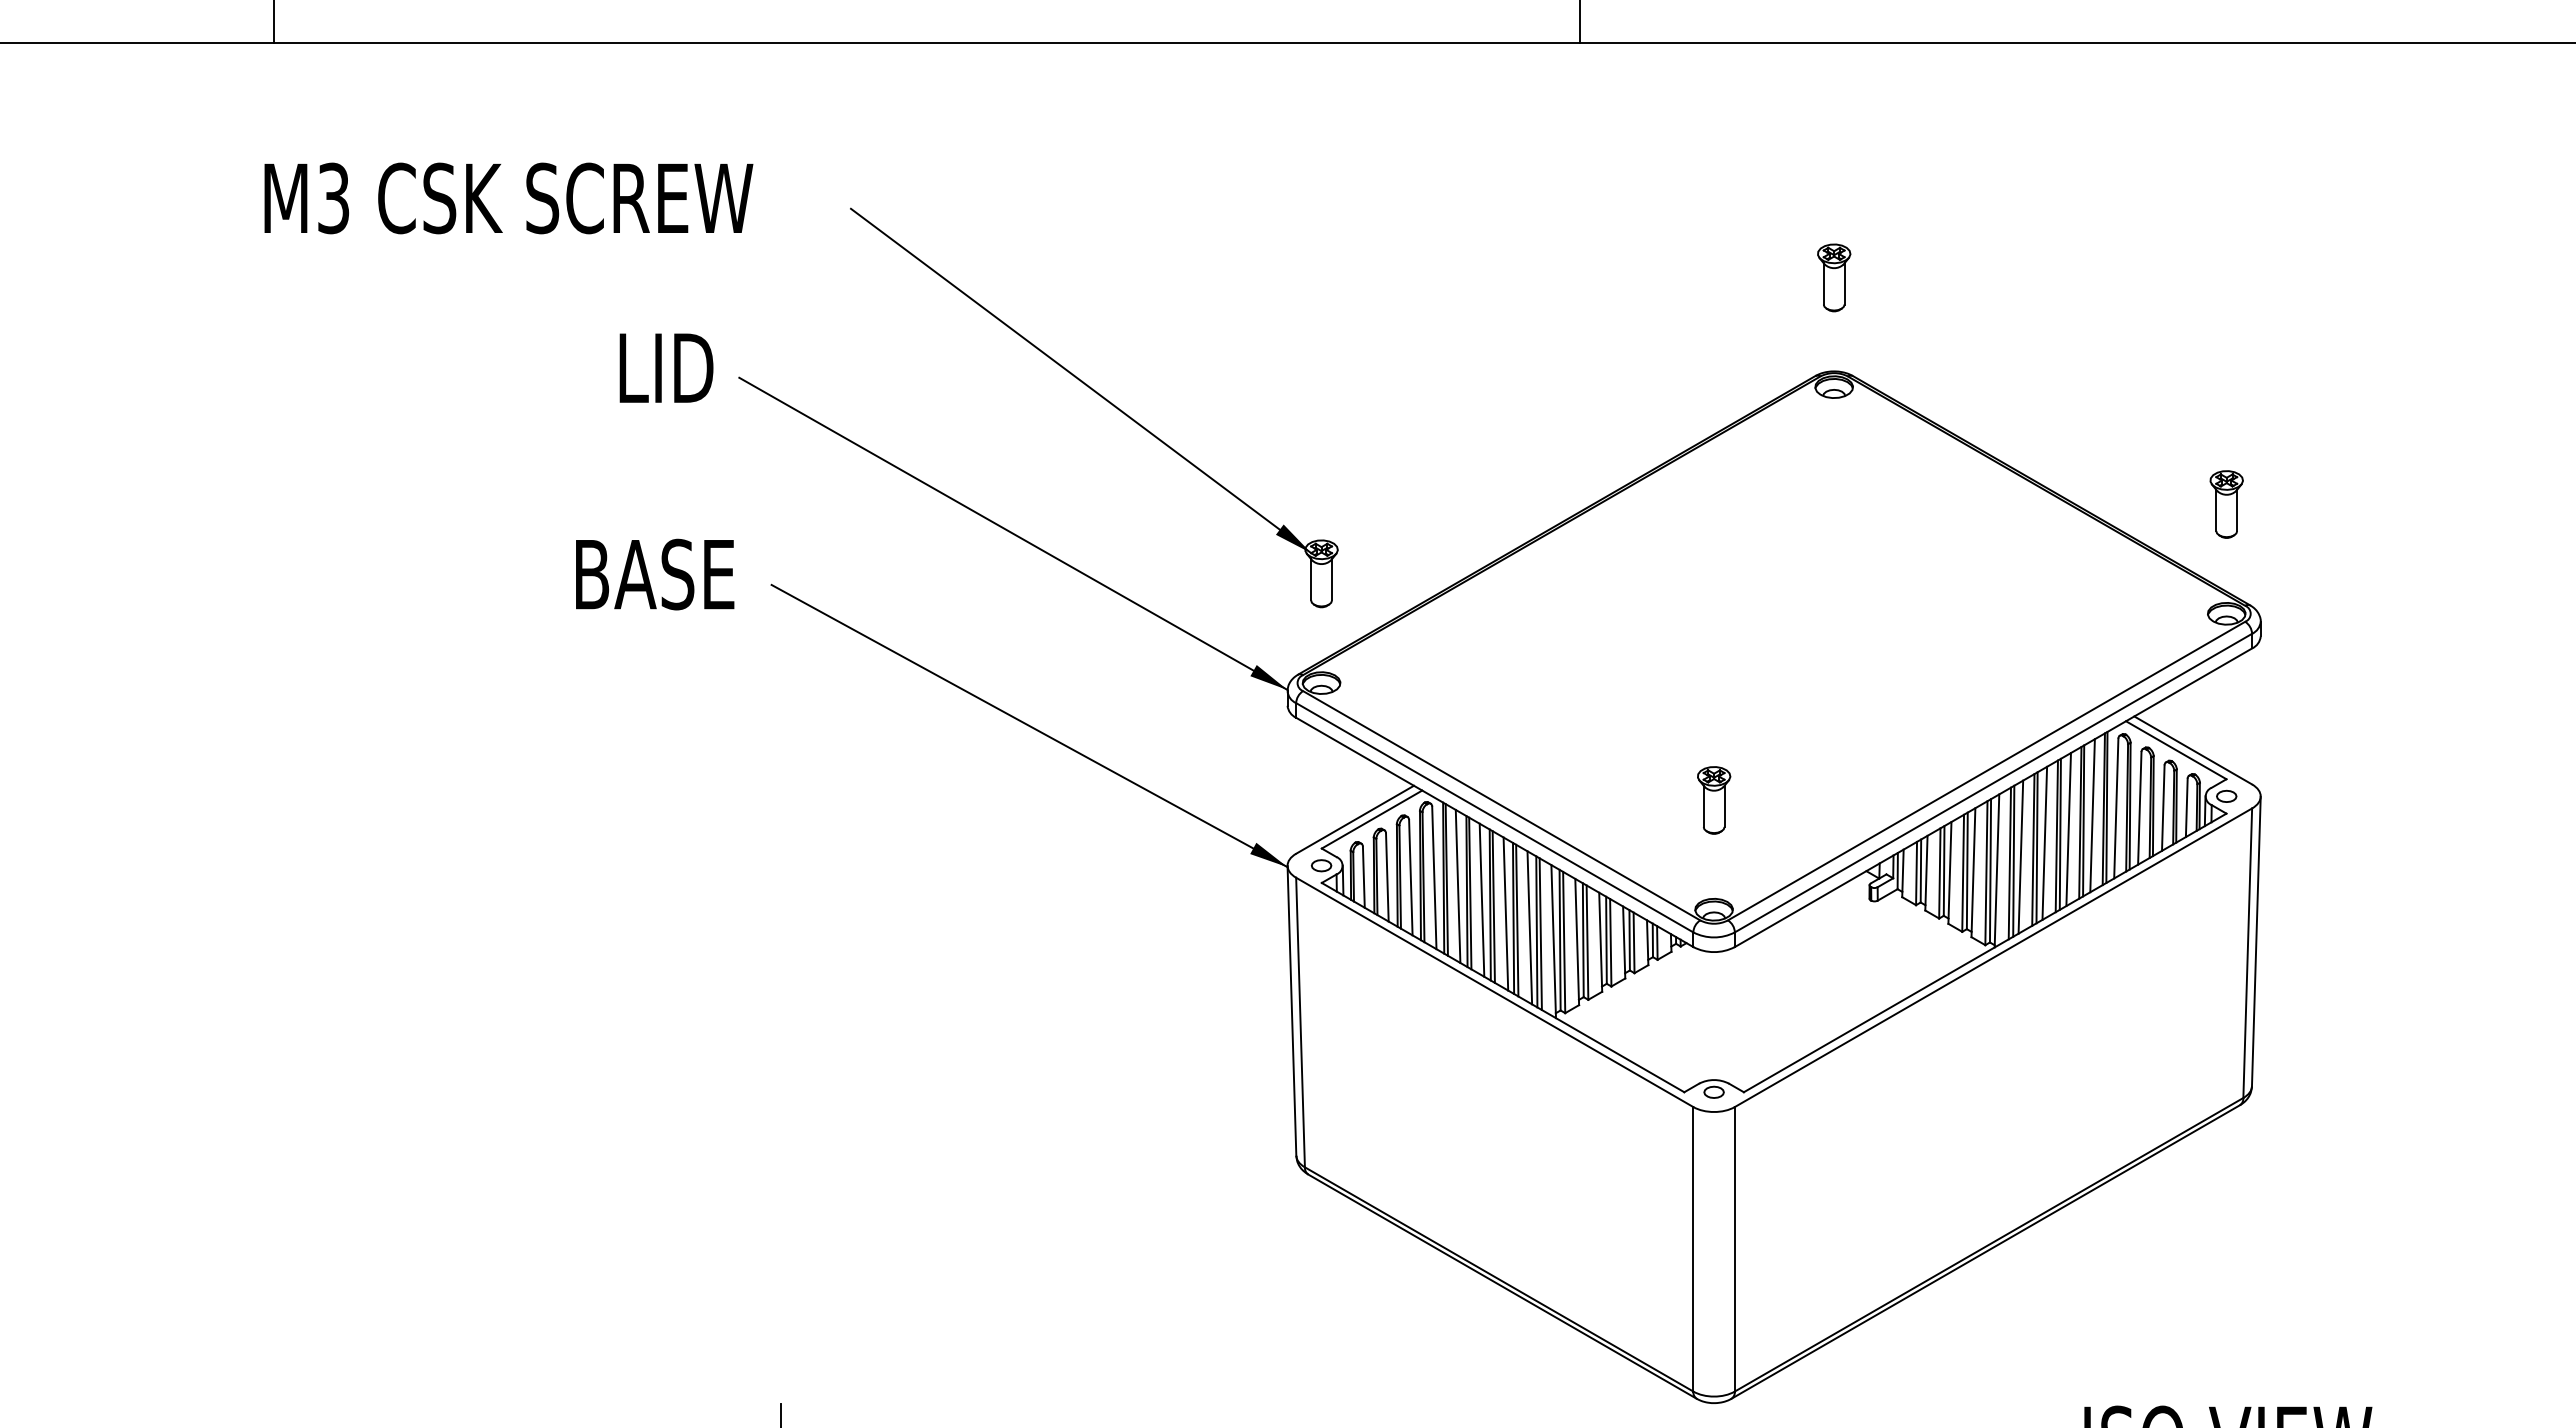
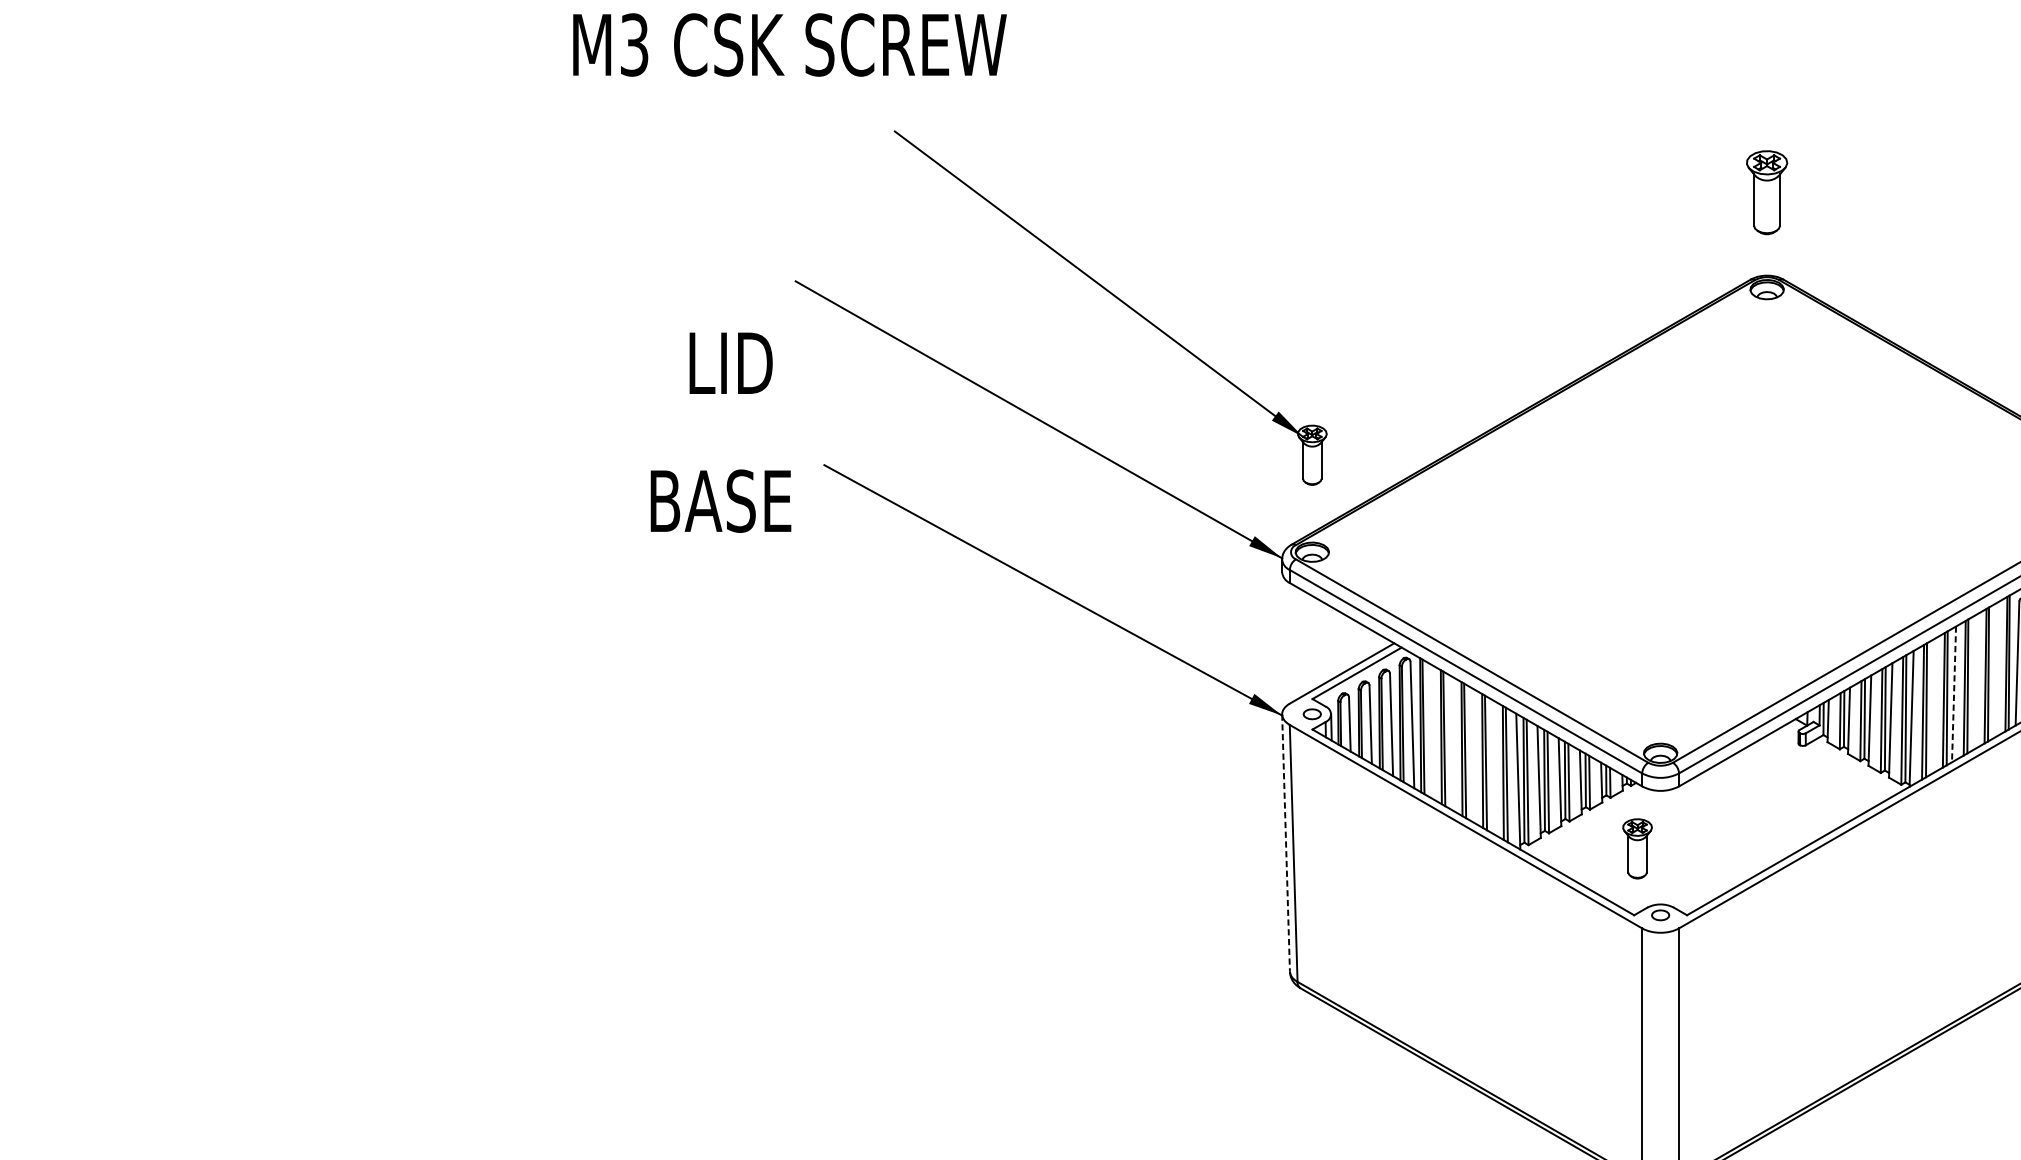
text: (508, 198) -> (789, 45), moved
part: (1834, 277) -> (1767, 192), size x1.4
text: (666, 367) -> (731, 362), moved
text: (655, 574) -> (721, 501), moved
part: (1714, 800) -> (1637, 848), moved
line: (2092, 815) -> (1996, 669), removed
line: (2068, 829) -> (1975, 682), removed
line: (2044, 843) -> (1953, 694), solid -> dashed
line: (2020, 856) -> (1932, 706), removed
line: (1457, 885) -> (1432, 731), removed
line: (1481, 899) -> (1454, 744), removed
line: (1505, 913) -> (1475, 756), removed
line: (1529, 927) -> (1496, 769), removed
line: (1291, 1010) -> (1285, 842), solid -> dashed

